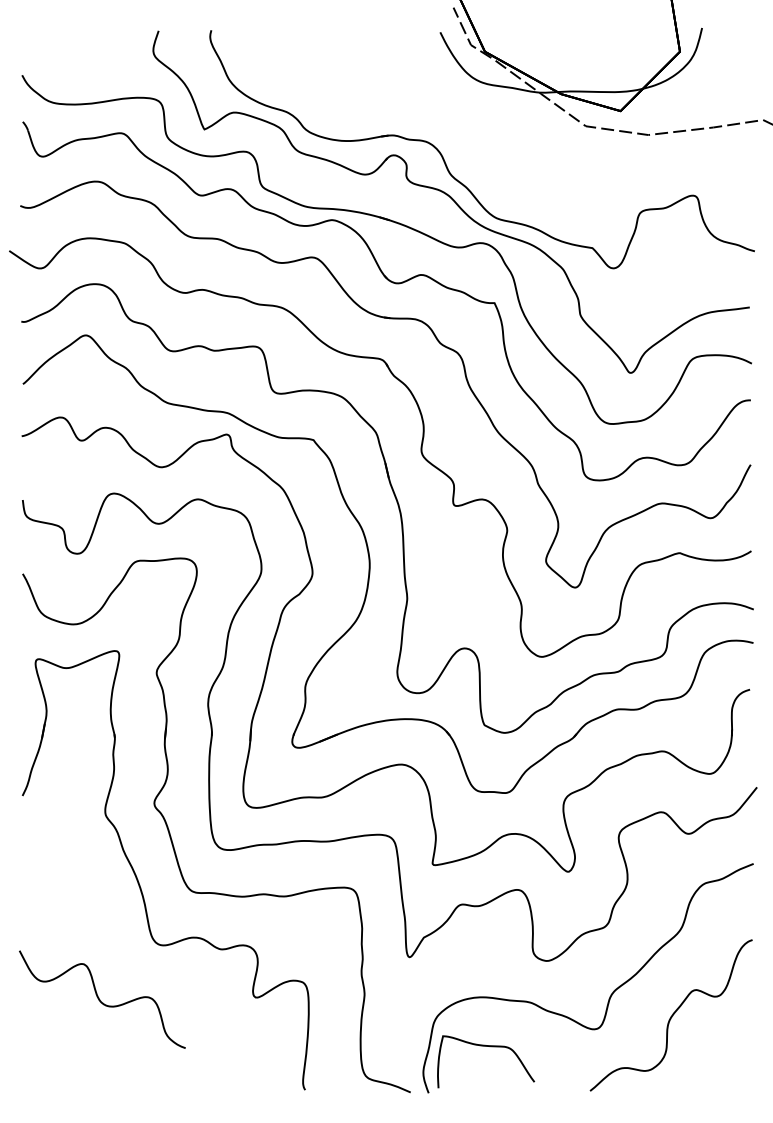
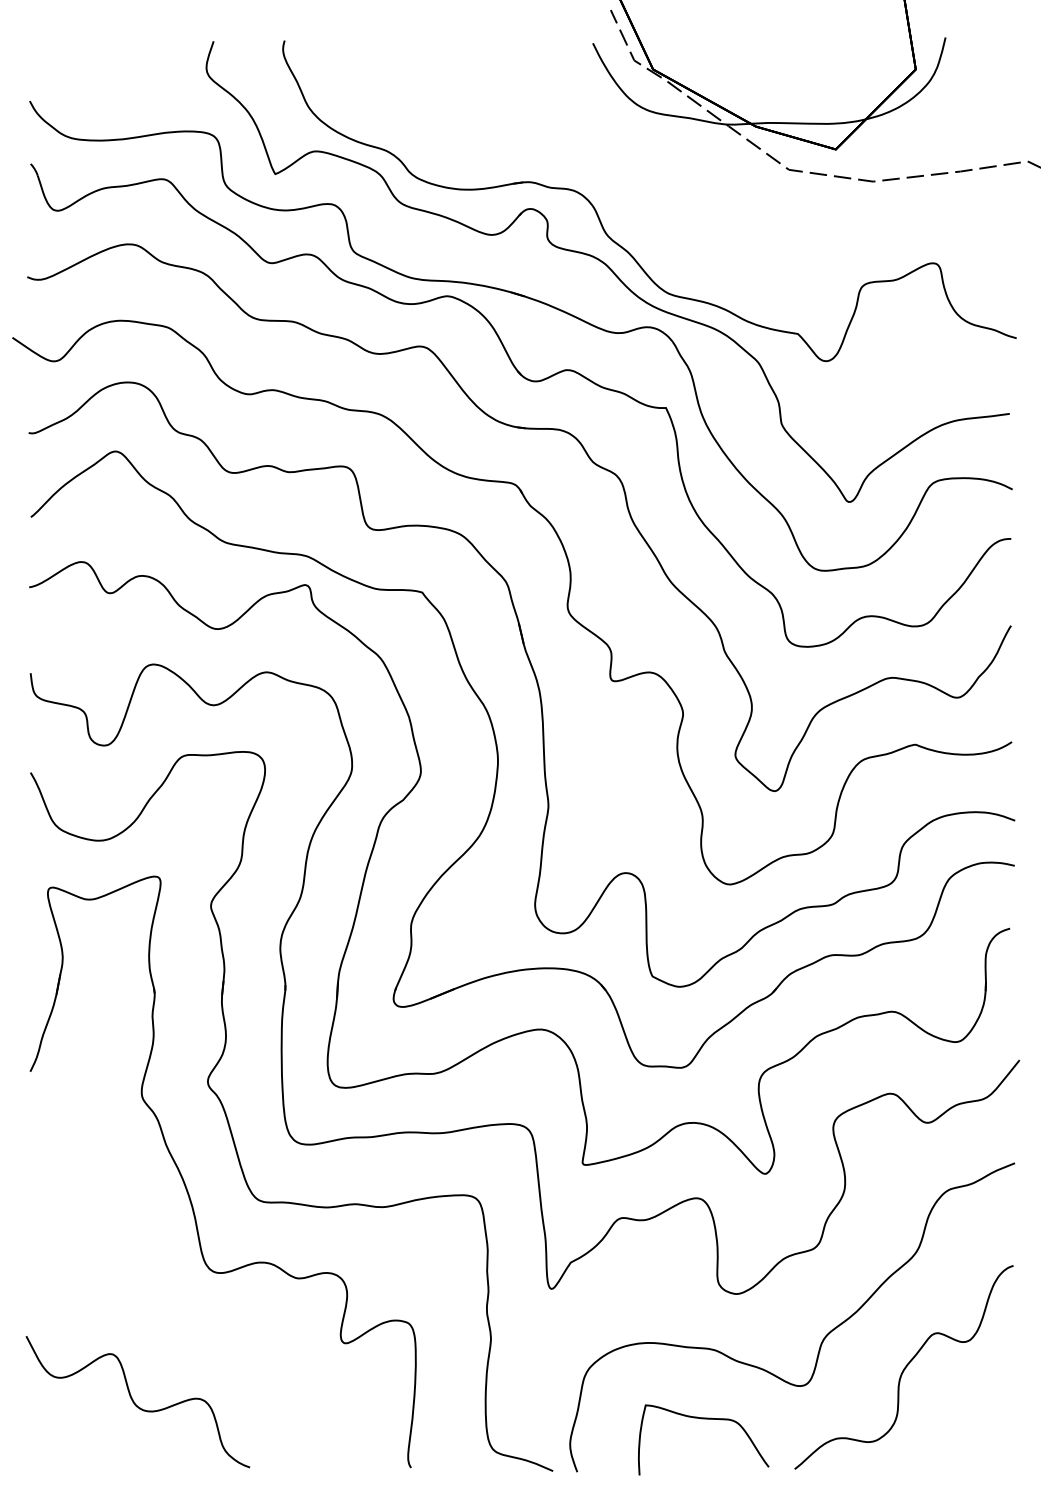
curve: (100, 1000) -> (135, 1403), moved
curve: (485, 1046) -> (703, 1419), moved

